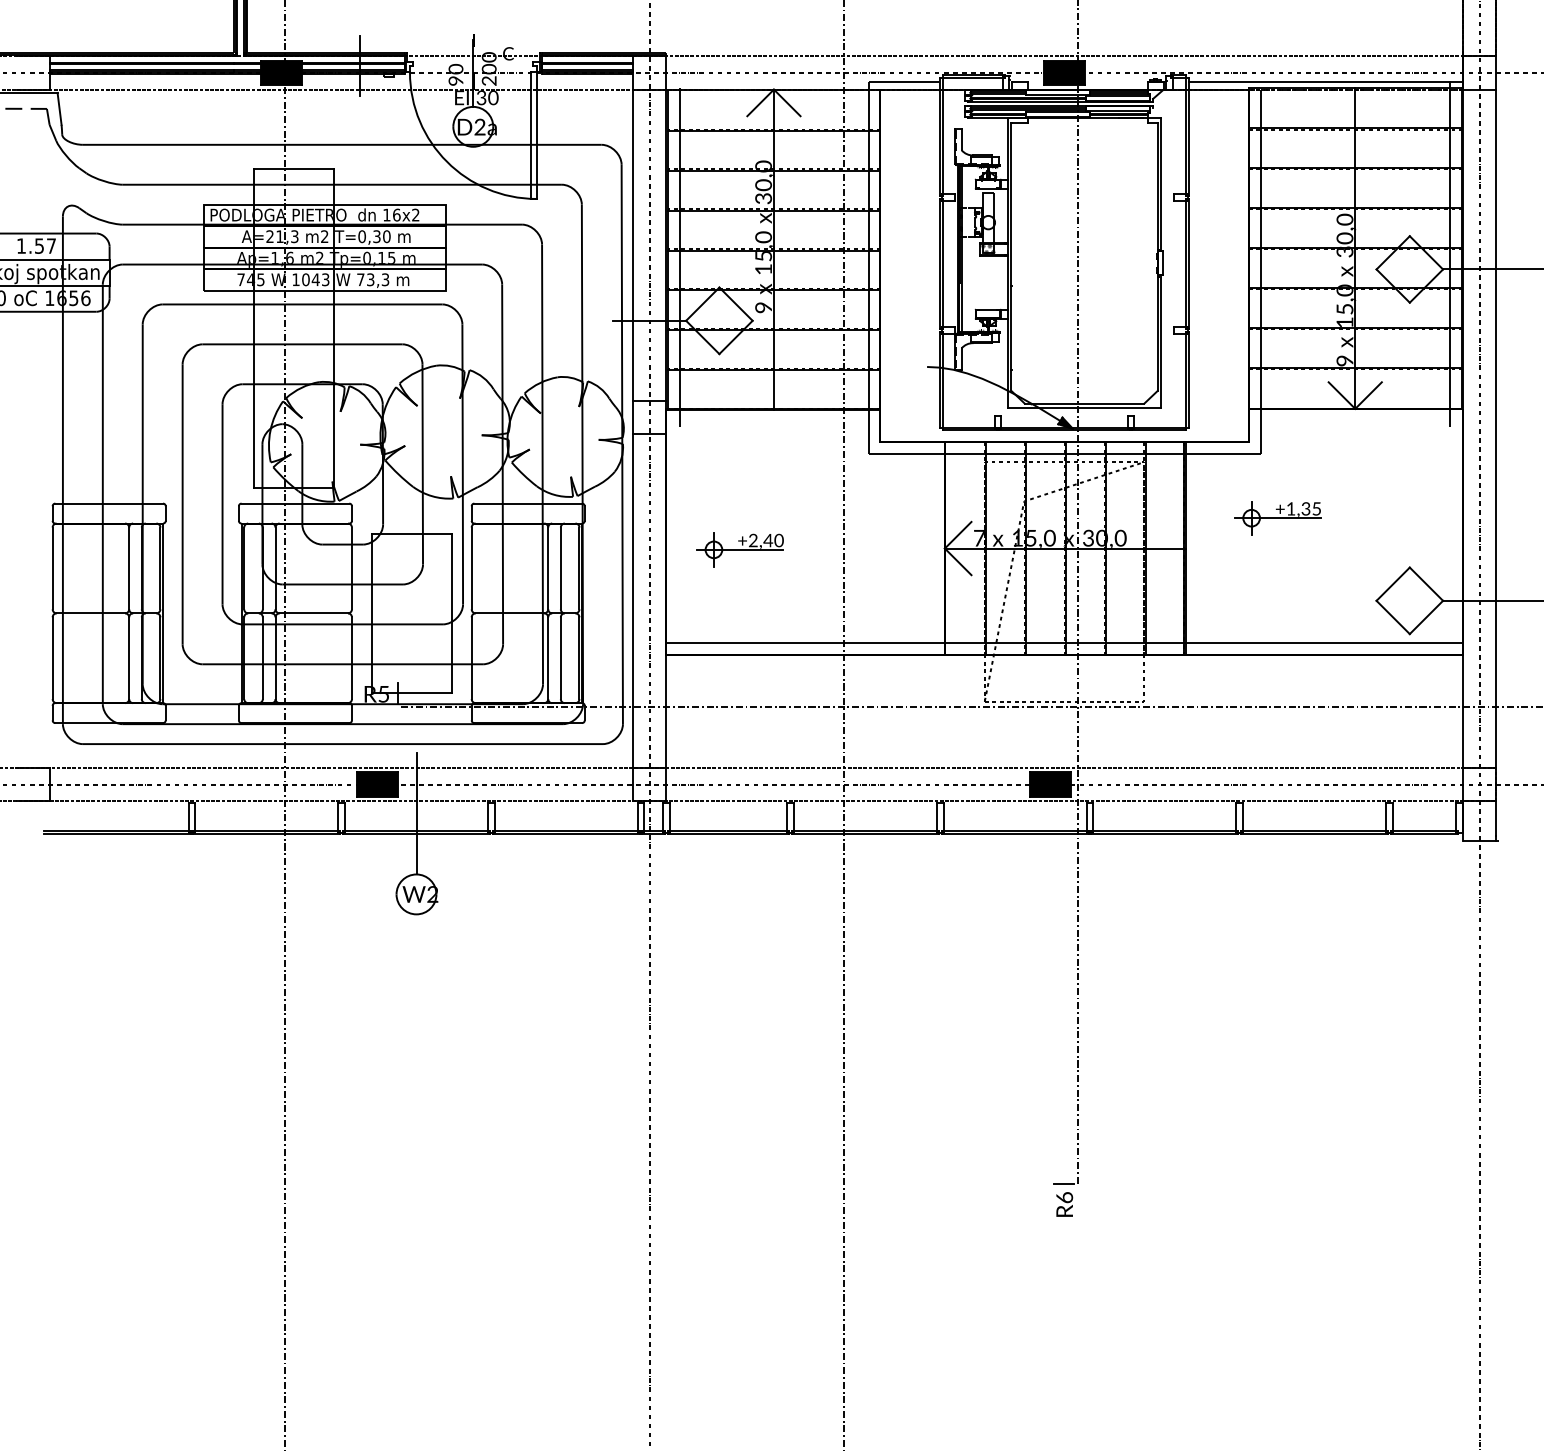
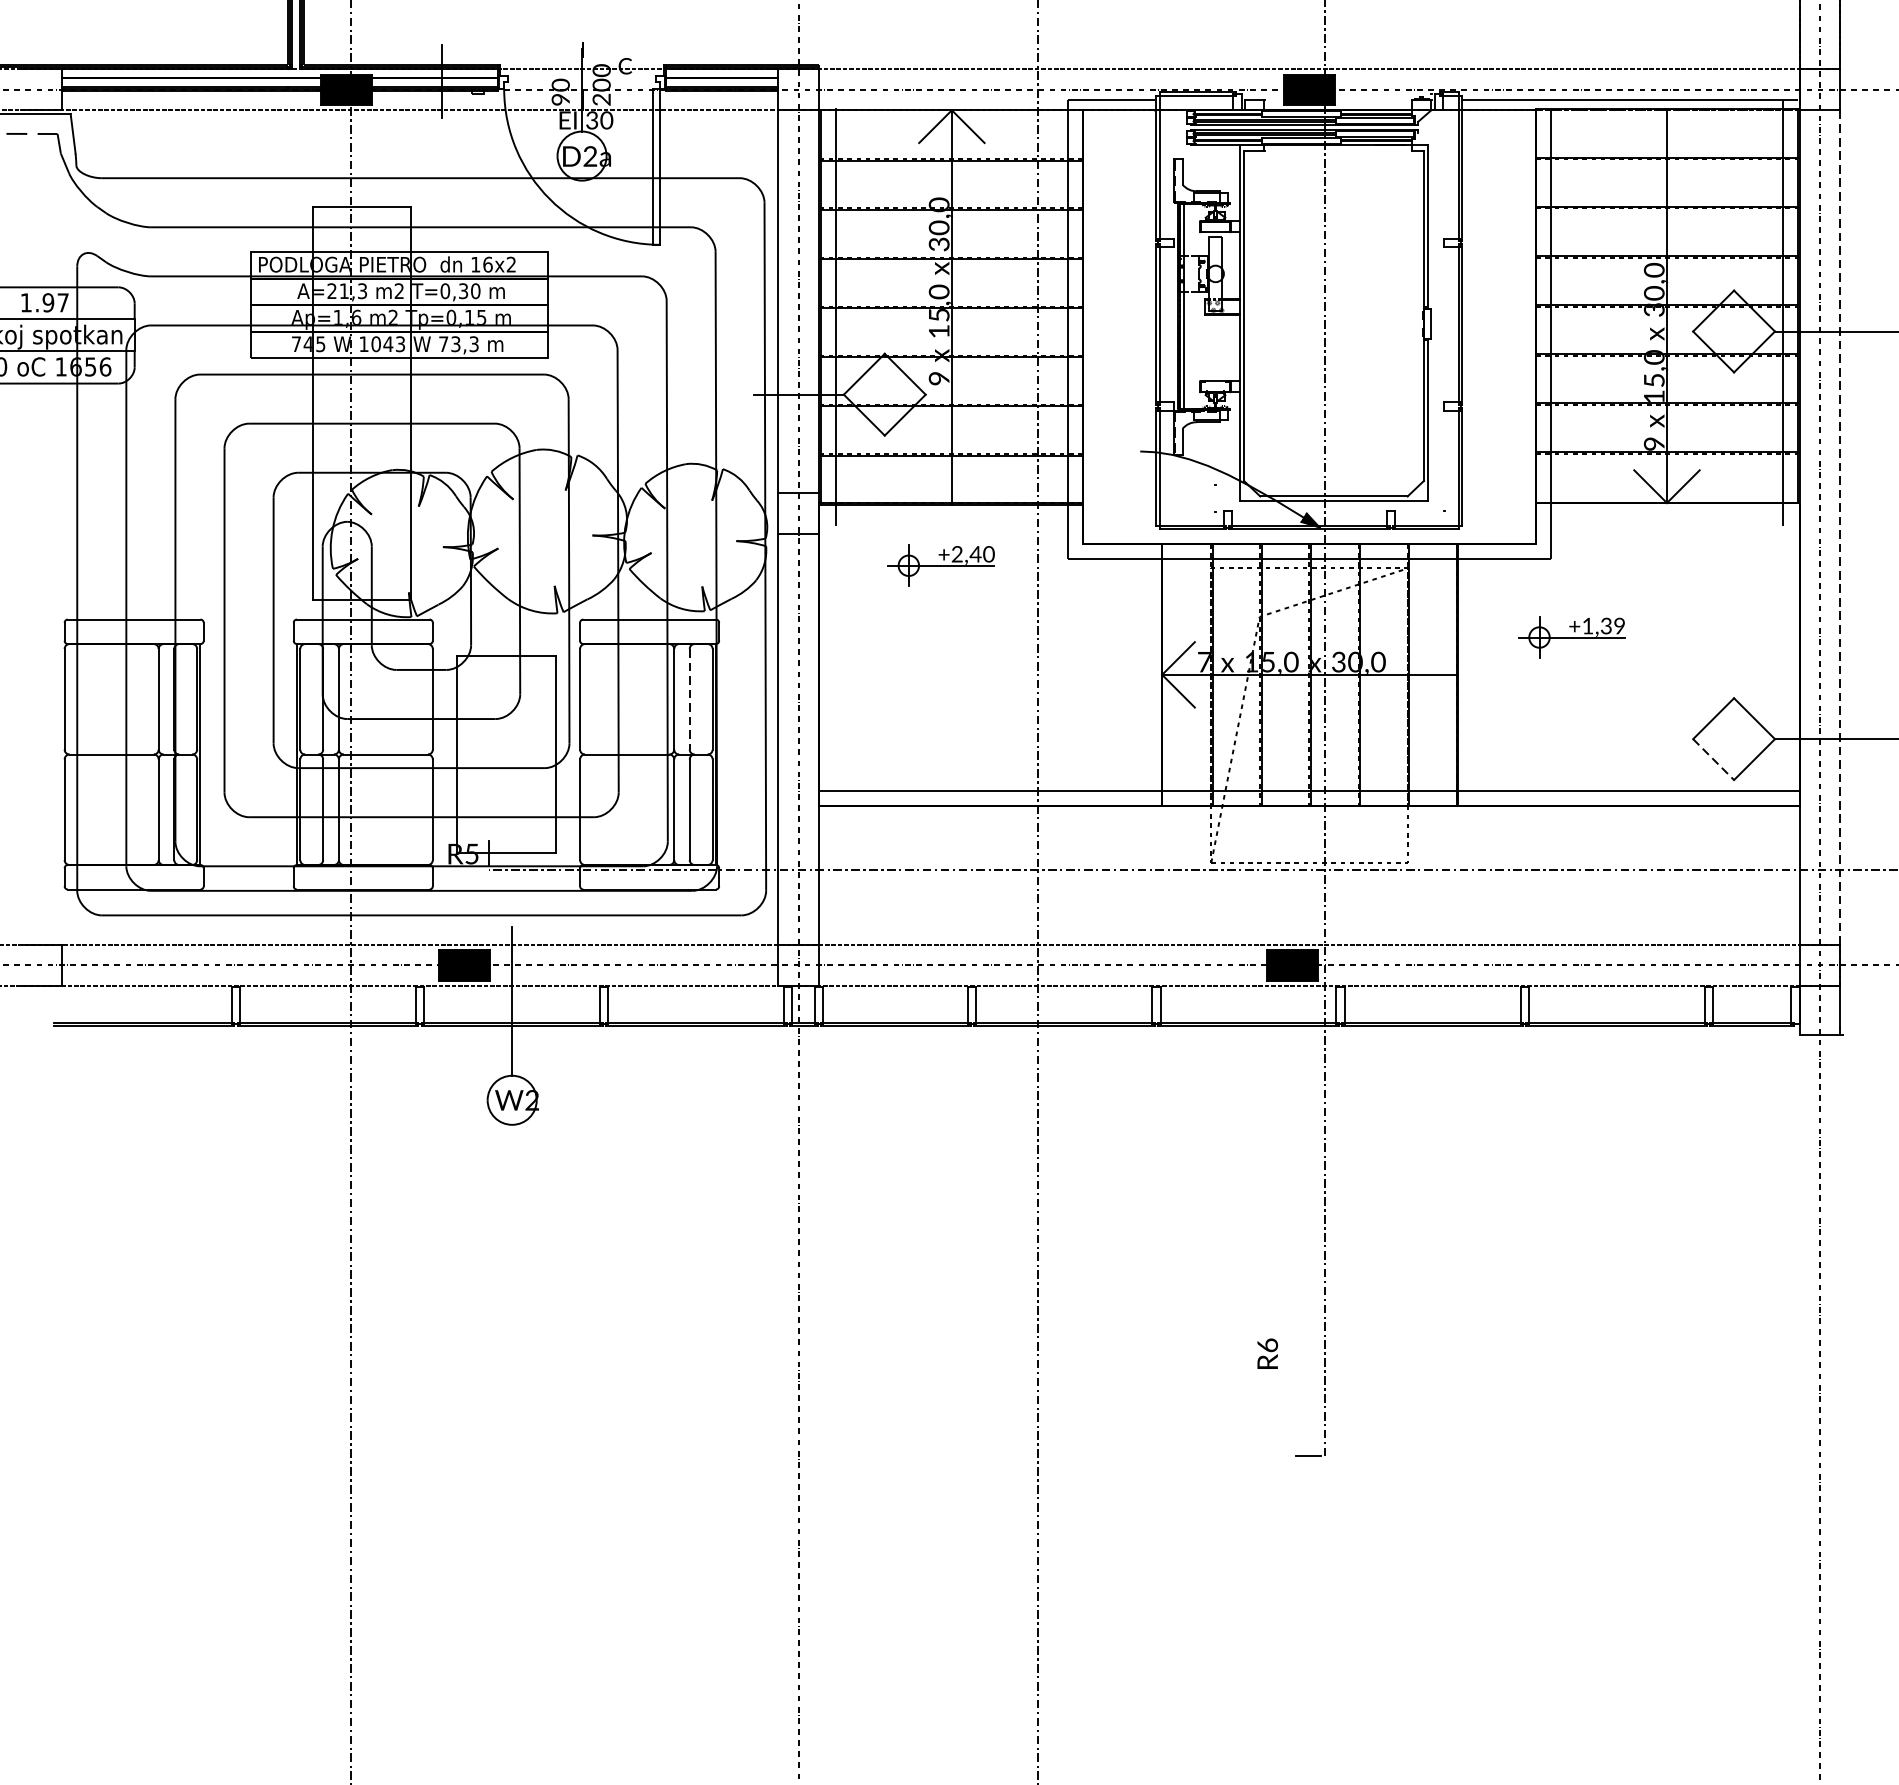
text: (39, 245) -> (48, 302), 1.57 -> 1.97
line: (1496, 428) -> (1840, 527), solid -> dashed
text: (1316, 508) -> (1619, 625), +1,35 -> +1,39
part: (739, 549) -> (940, 565), moved
line: (560, 568) -> (689, 699), solid -> dashed
line: (1393, 617) -> (1714, 759), solid -> dashed
text: (1064, 1204) -> (1267, 1353), moved

